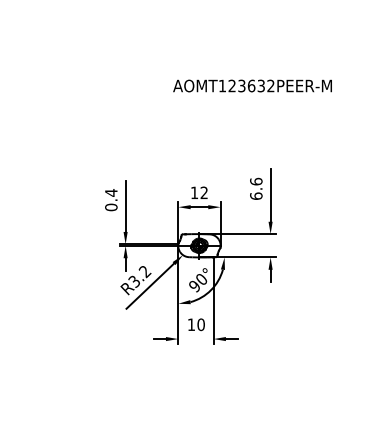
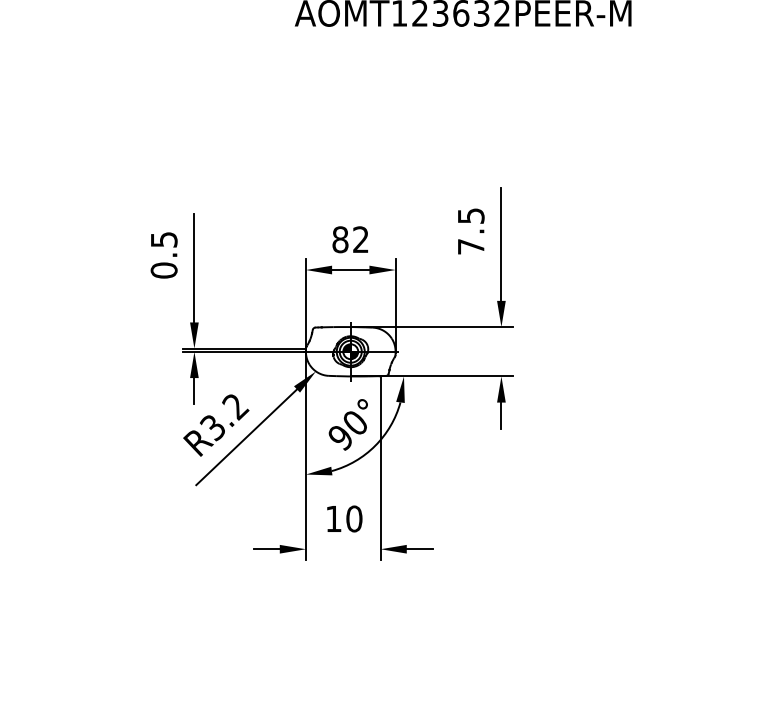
text: (256, 188) -> (471, 230), 6.6 -> 7.5
text: (111, 192) -> (164, 238), 0.4 -> 0.5
text: (194, 192) -> (340, 238), 12 -> 82

